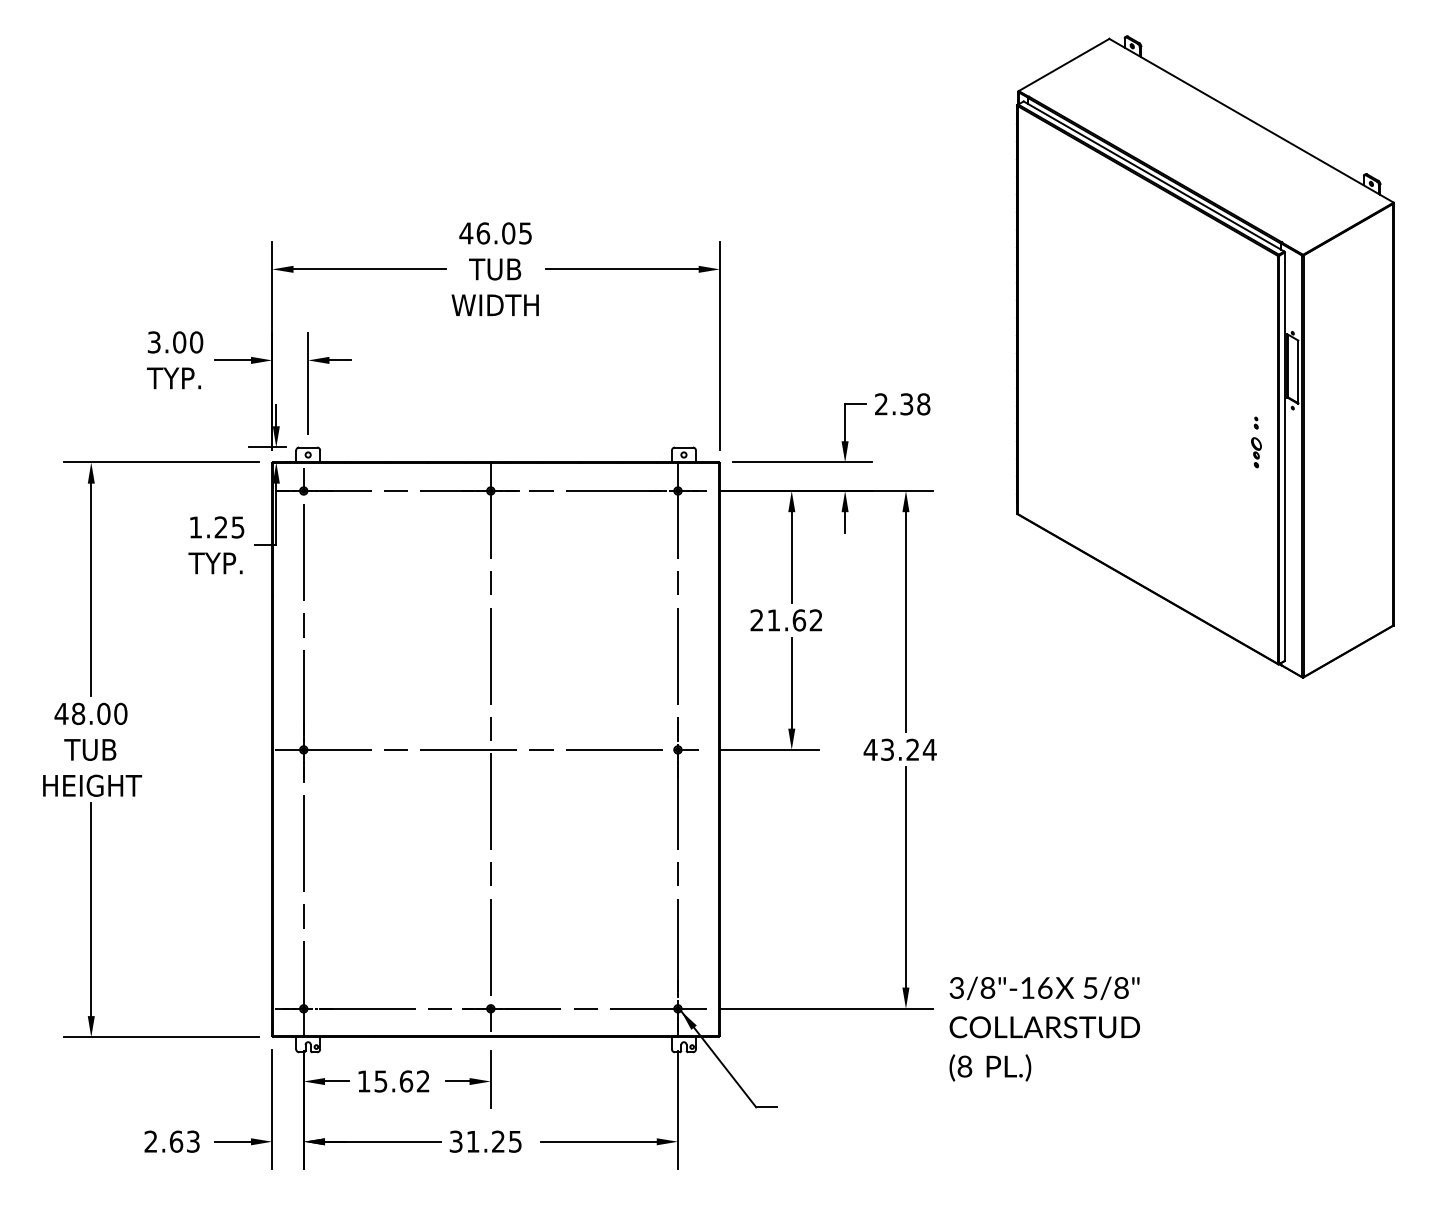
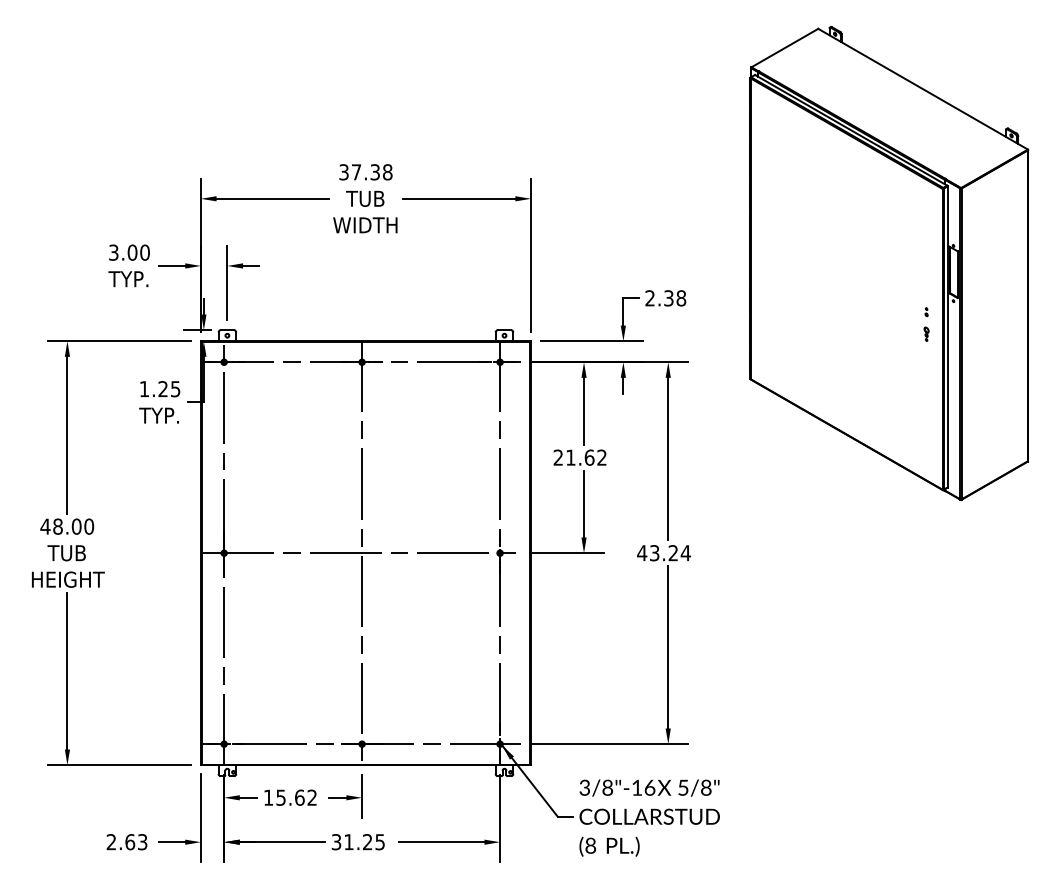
text: (495, 233) -> (365, 172), 46.05 -> 37.38
part: (1255, 453) -> (926, 334), size x0.62
text: (1044, 1028) -> (649, 817), moved

